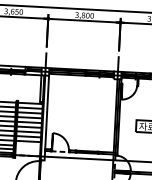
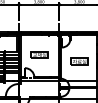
part: (80, 110) -> (39, 54), added

